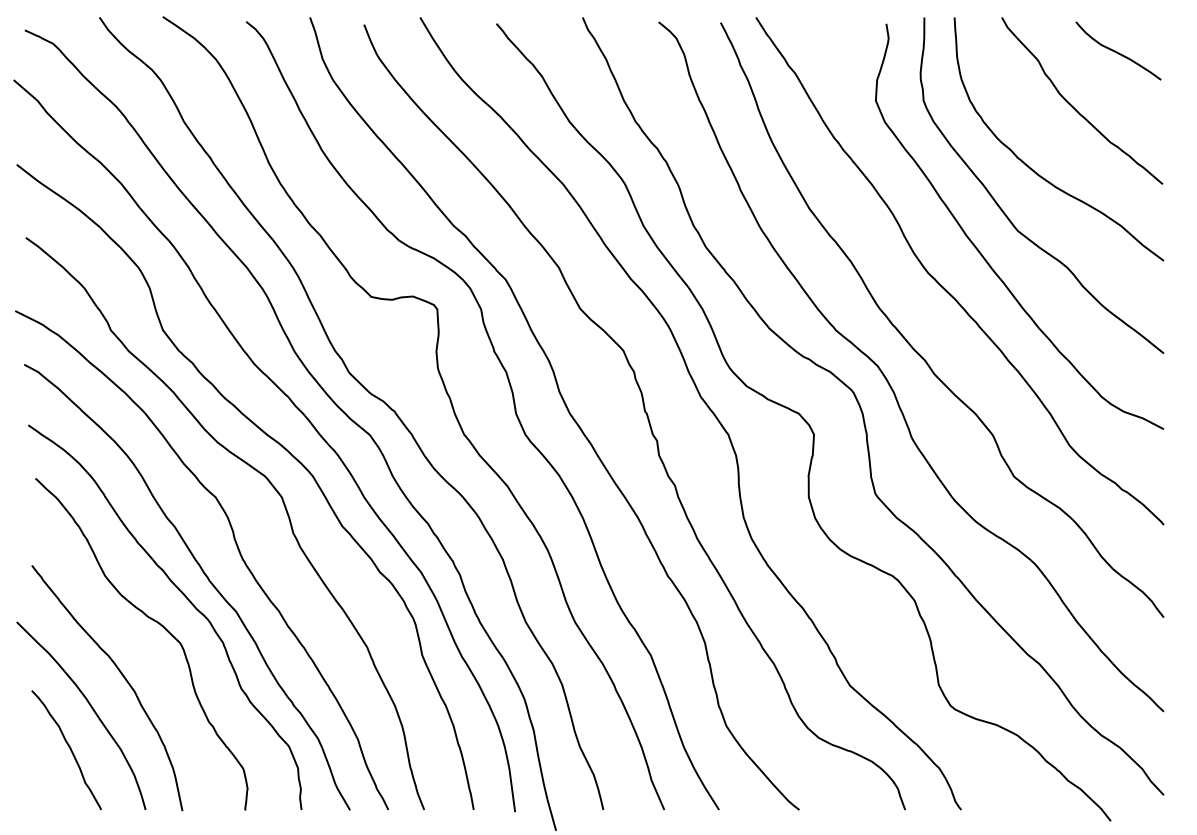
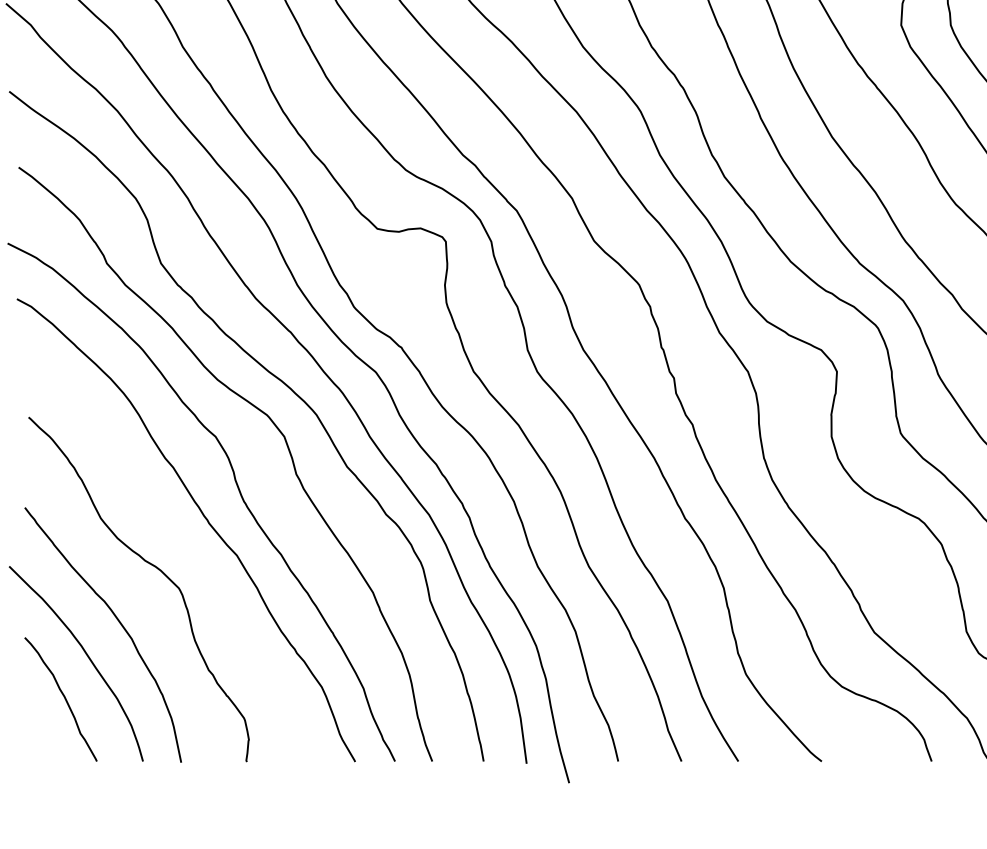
curve: (187, 600) -> (186, 544), removed

